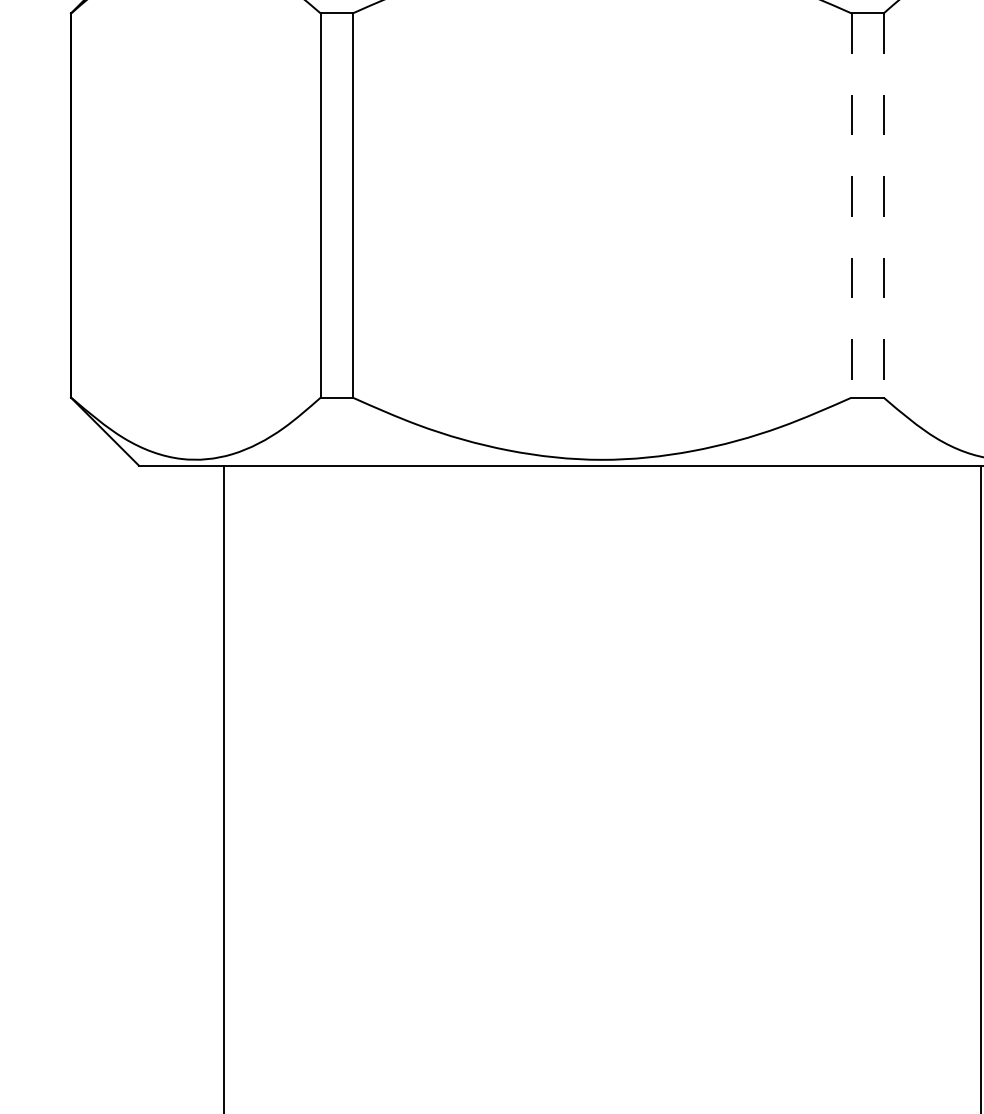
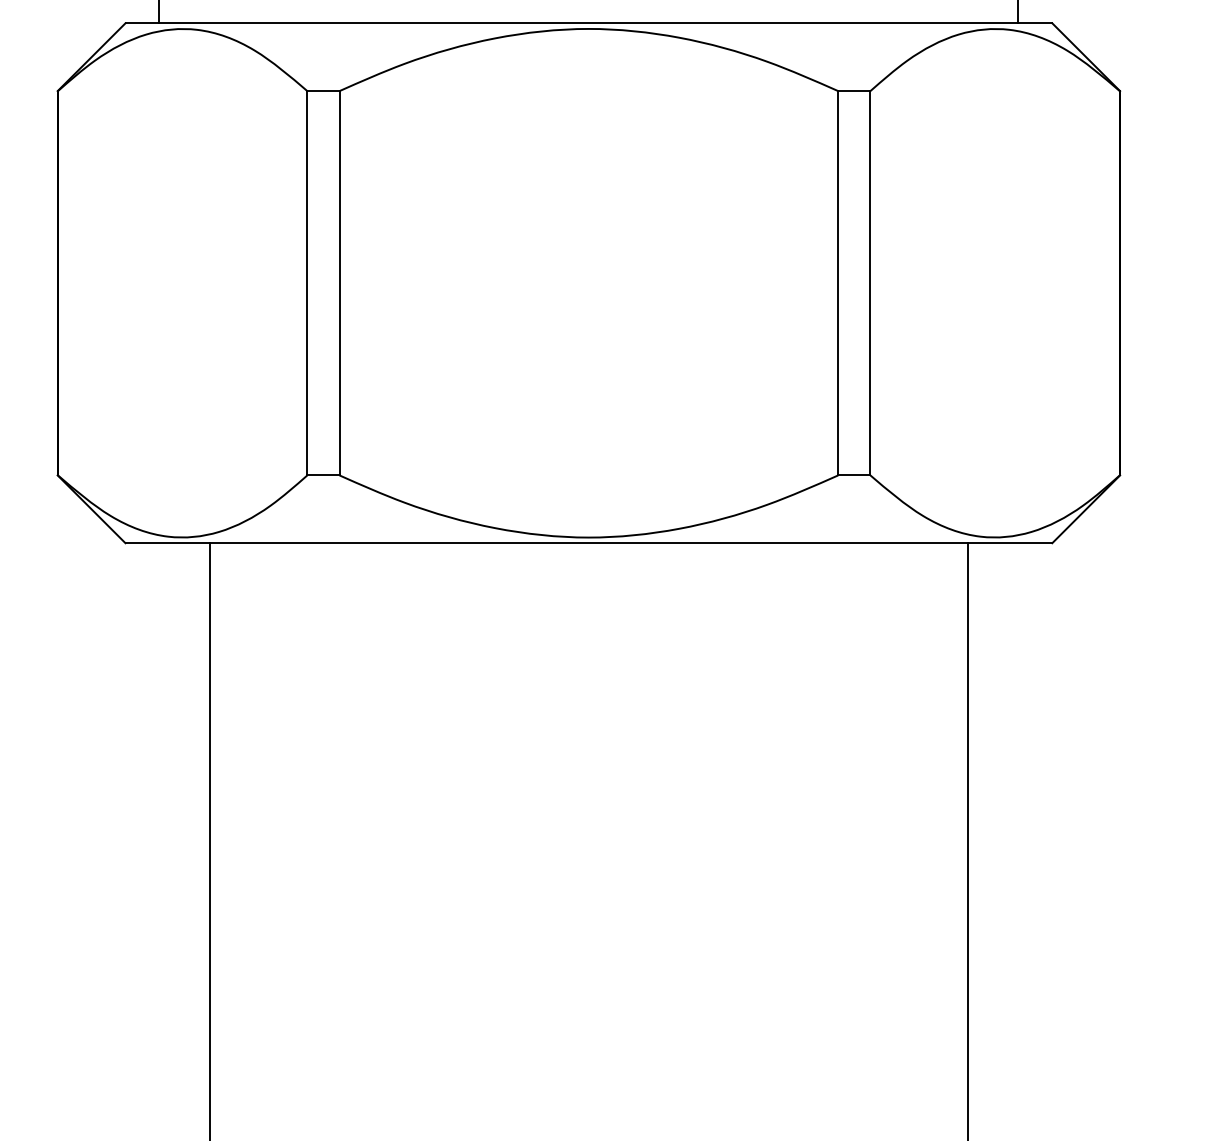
line: (851, 205) -> (838, 283), dashed -> solid
line: (883, 205) -> (870, 283), dashed -> solid

